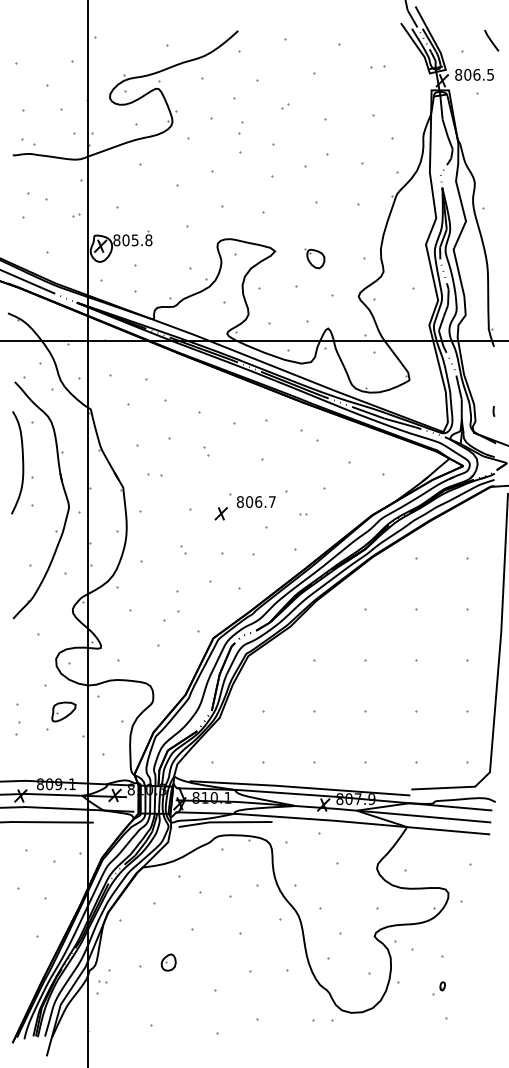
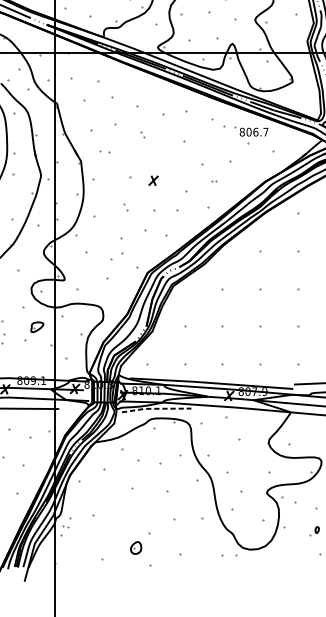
part: (252, 500) -> (251, 131), moved
part: (63, 711) -> (36, 326), size x0.7
line: (225, 822) -> (156, 408), solid -> dashed
part: (168, 962) -> (135, 547), moved

